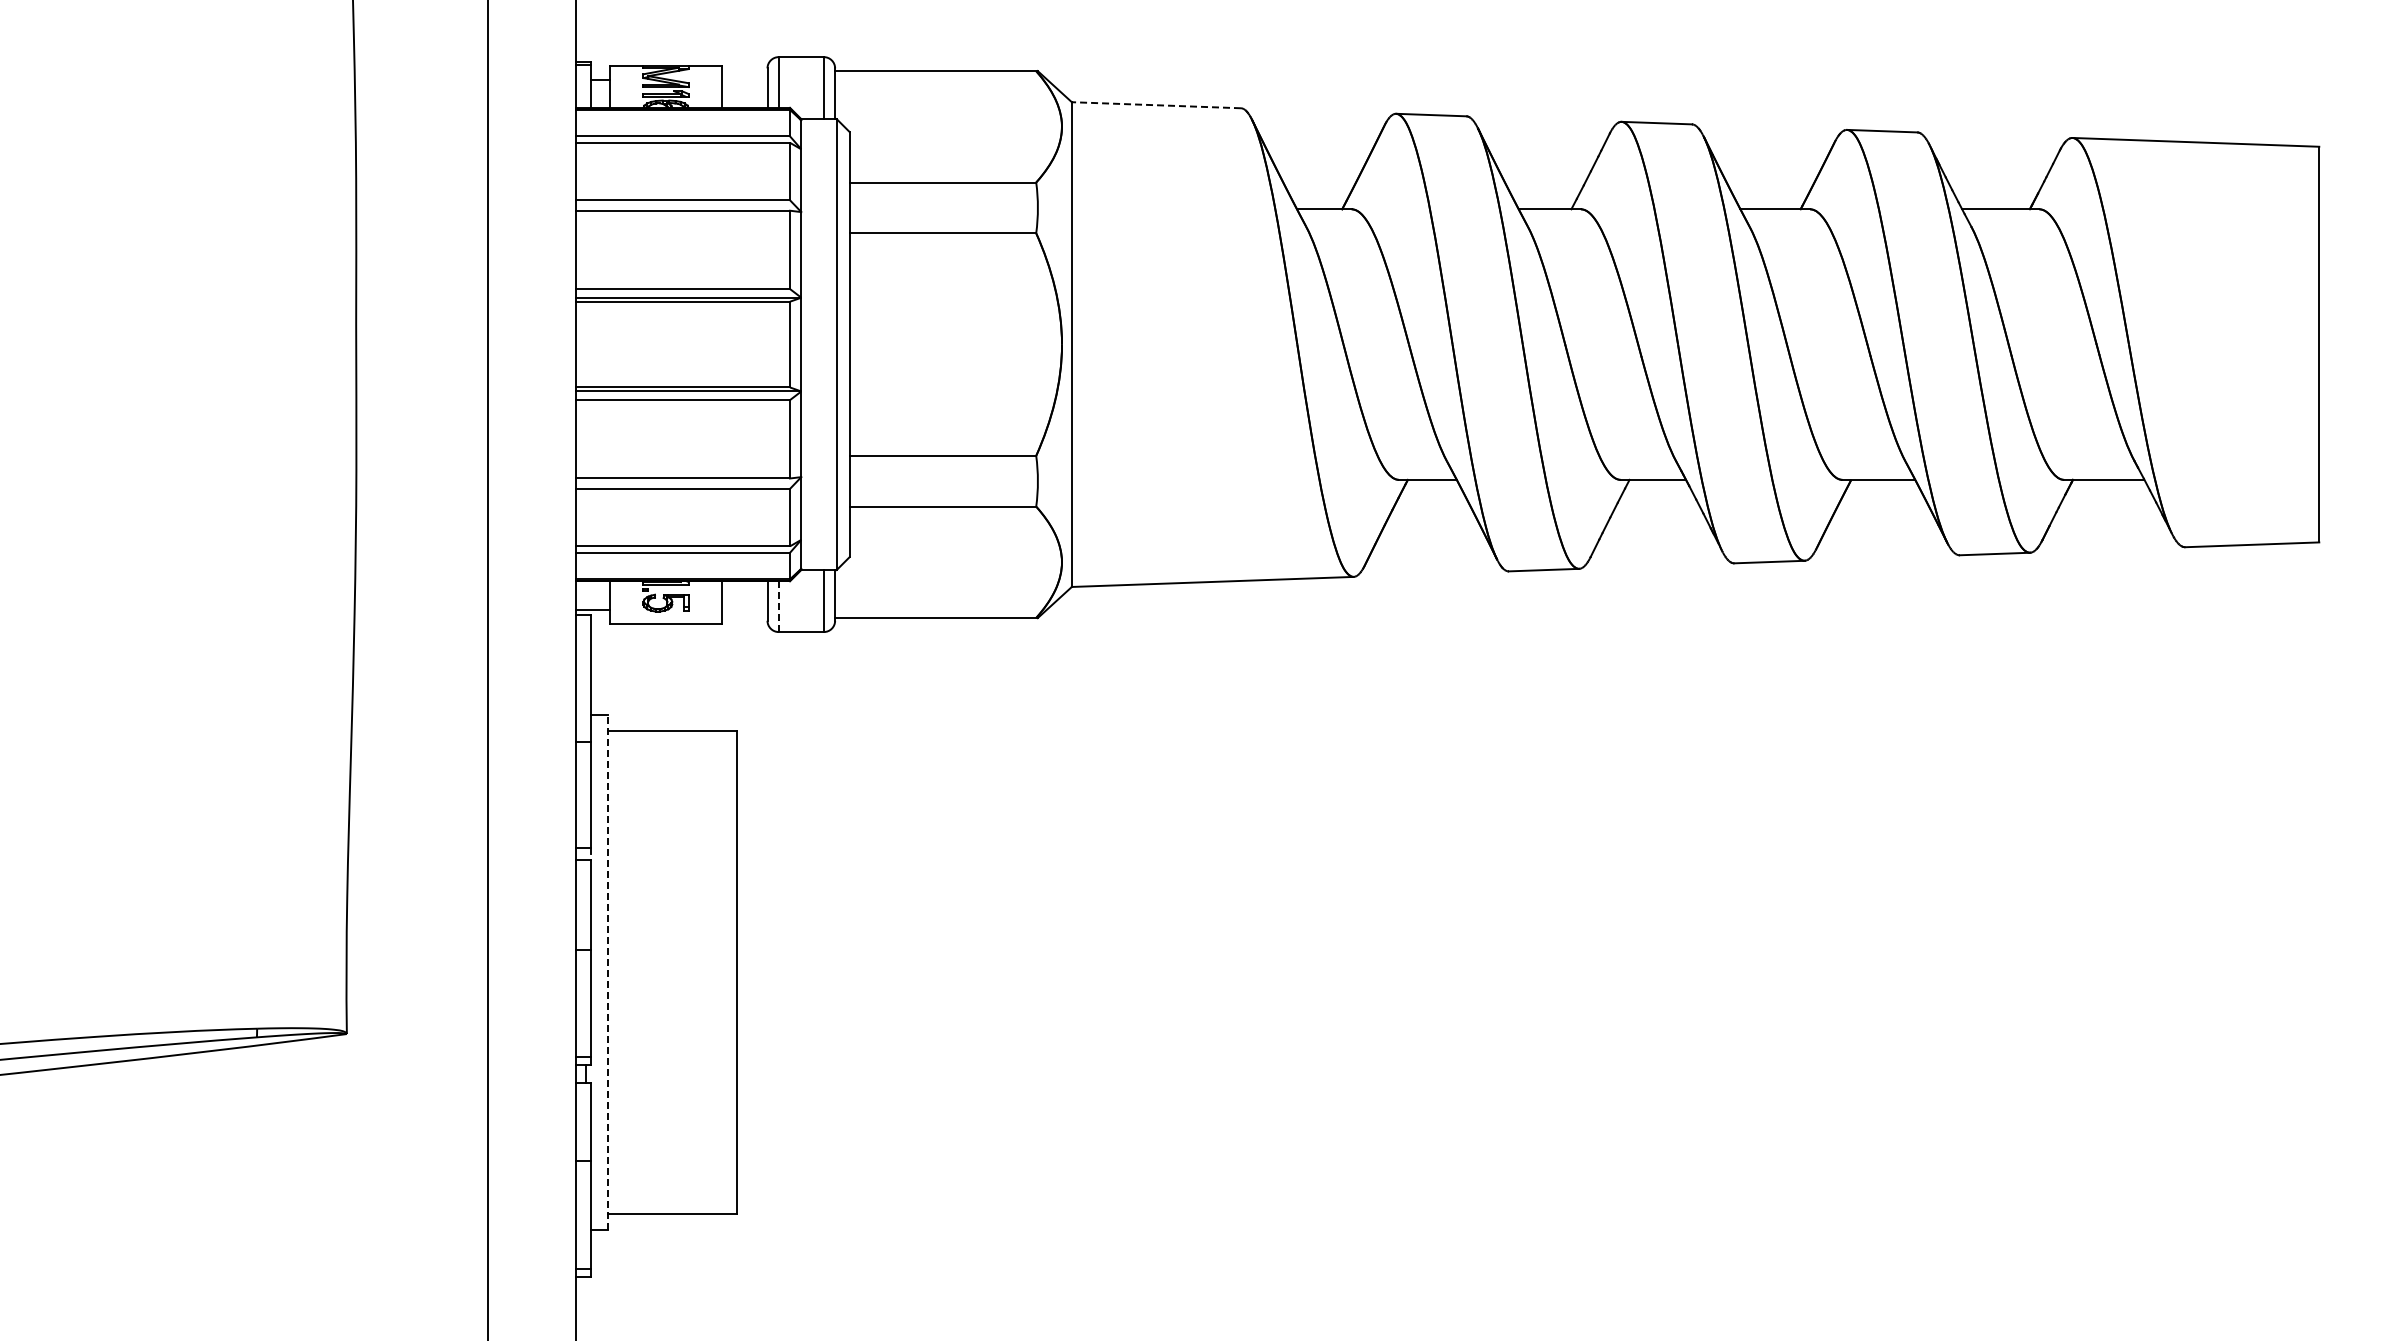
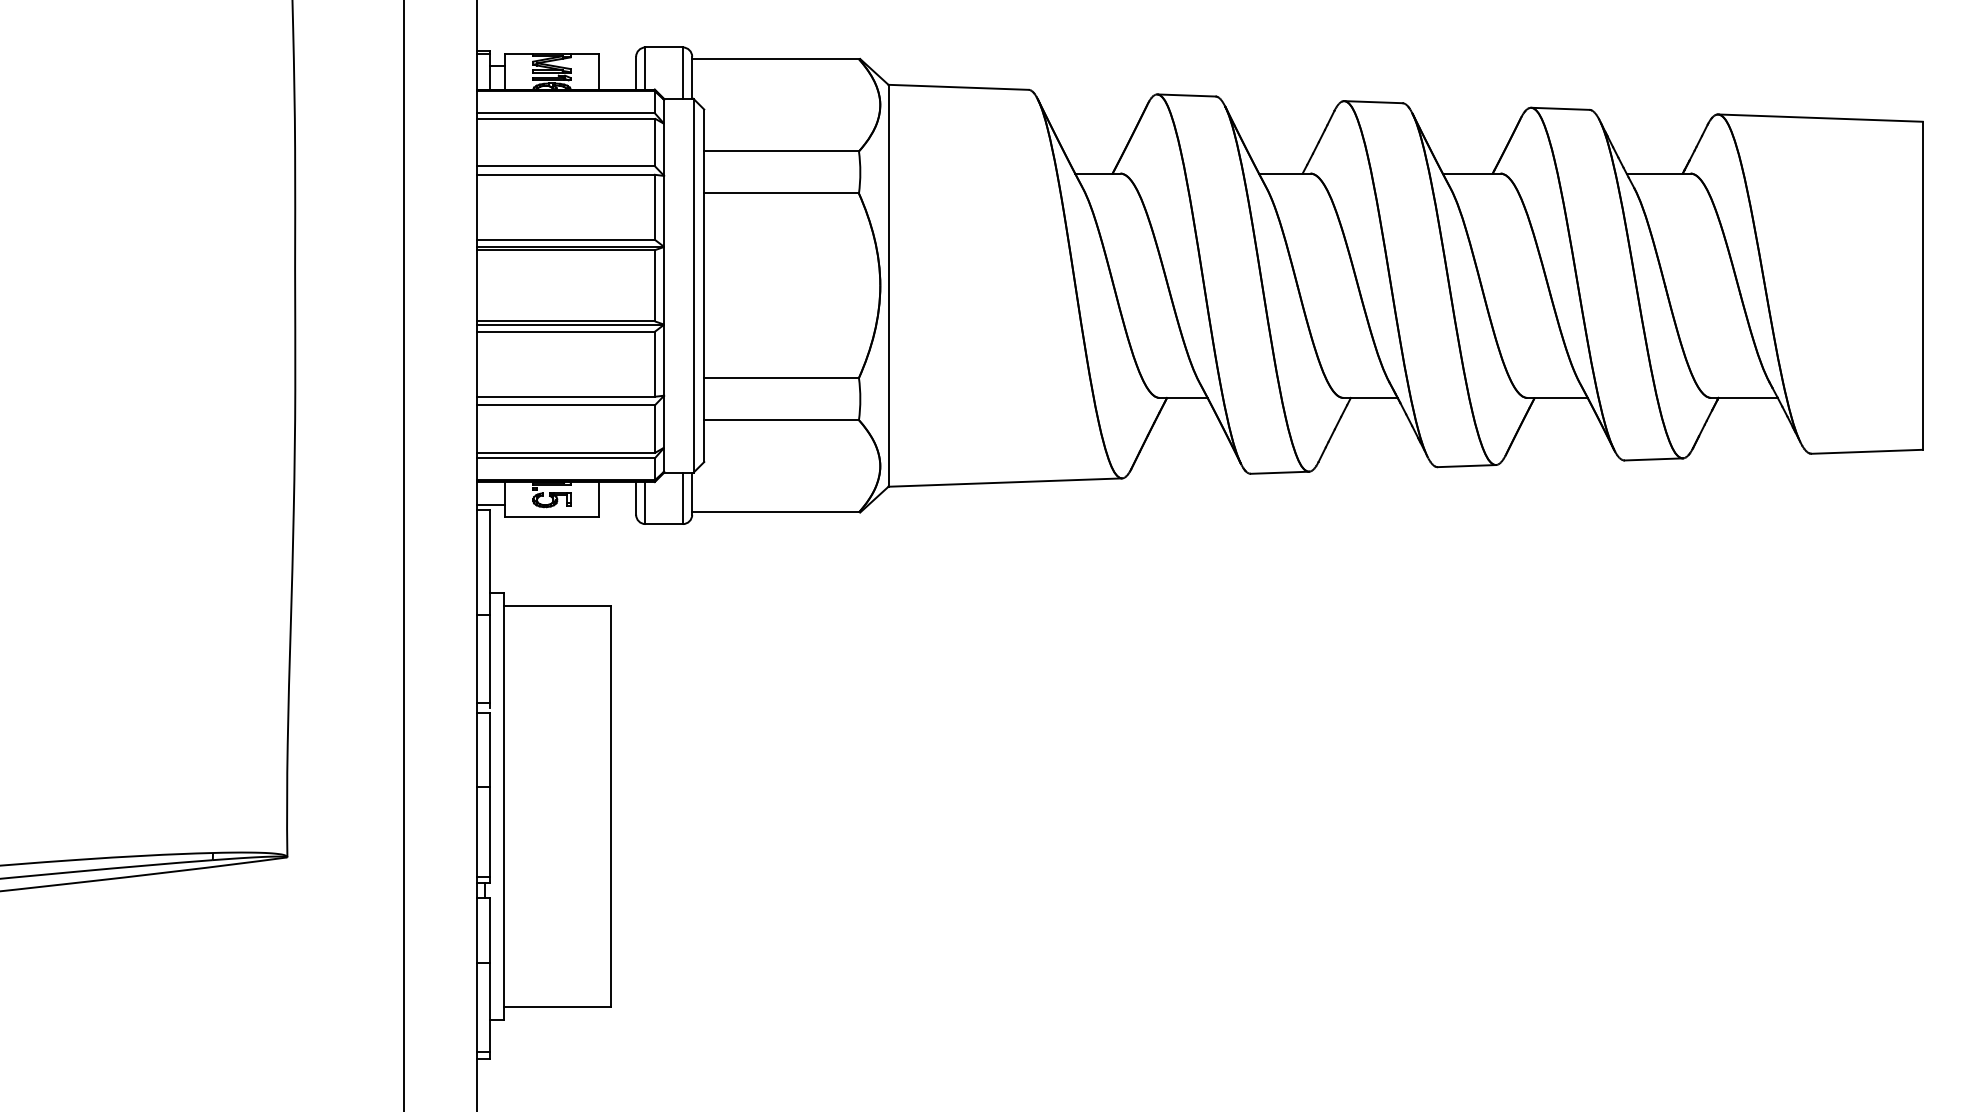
line: (1156, 105) -> (958, 87), dashed -> solid
line: (778, 607) -> (645, 503), dashed -> solid
line: (608, 972) -> (504, 806), dashed -> solid

